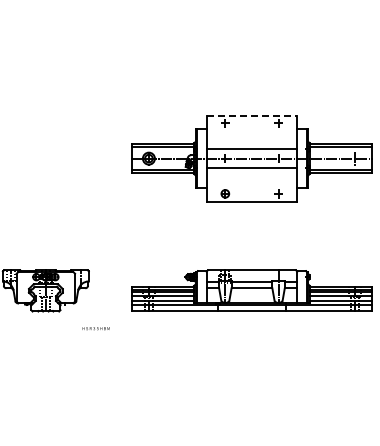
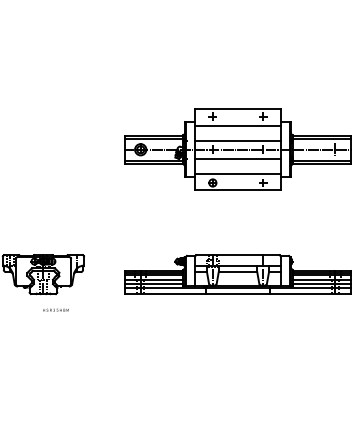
line: (252, 115) -> (238, 109), dashed -> solid
line: (251, 133) -> (237, 126), added
line: (251, 184) -> (237, 174), added
text: (95, 328) -> (55, 310), moved

